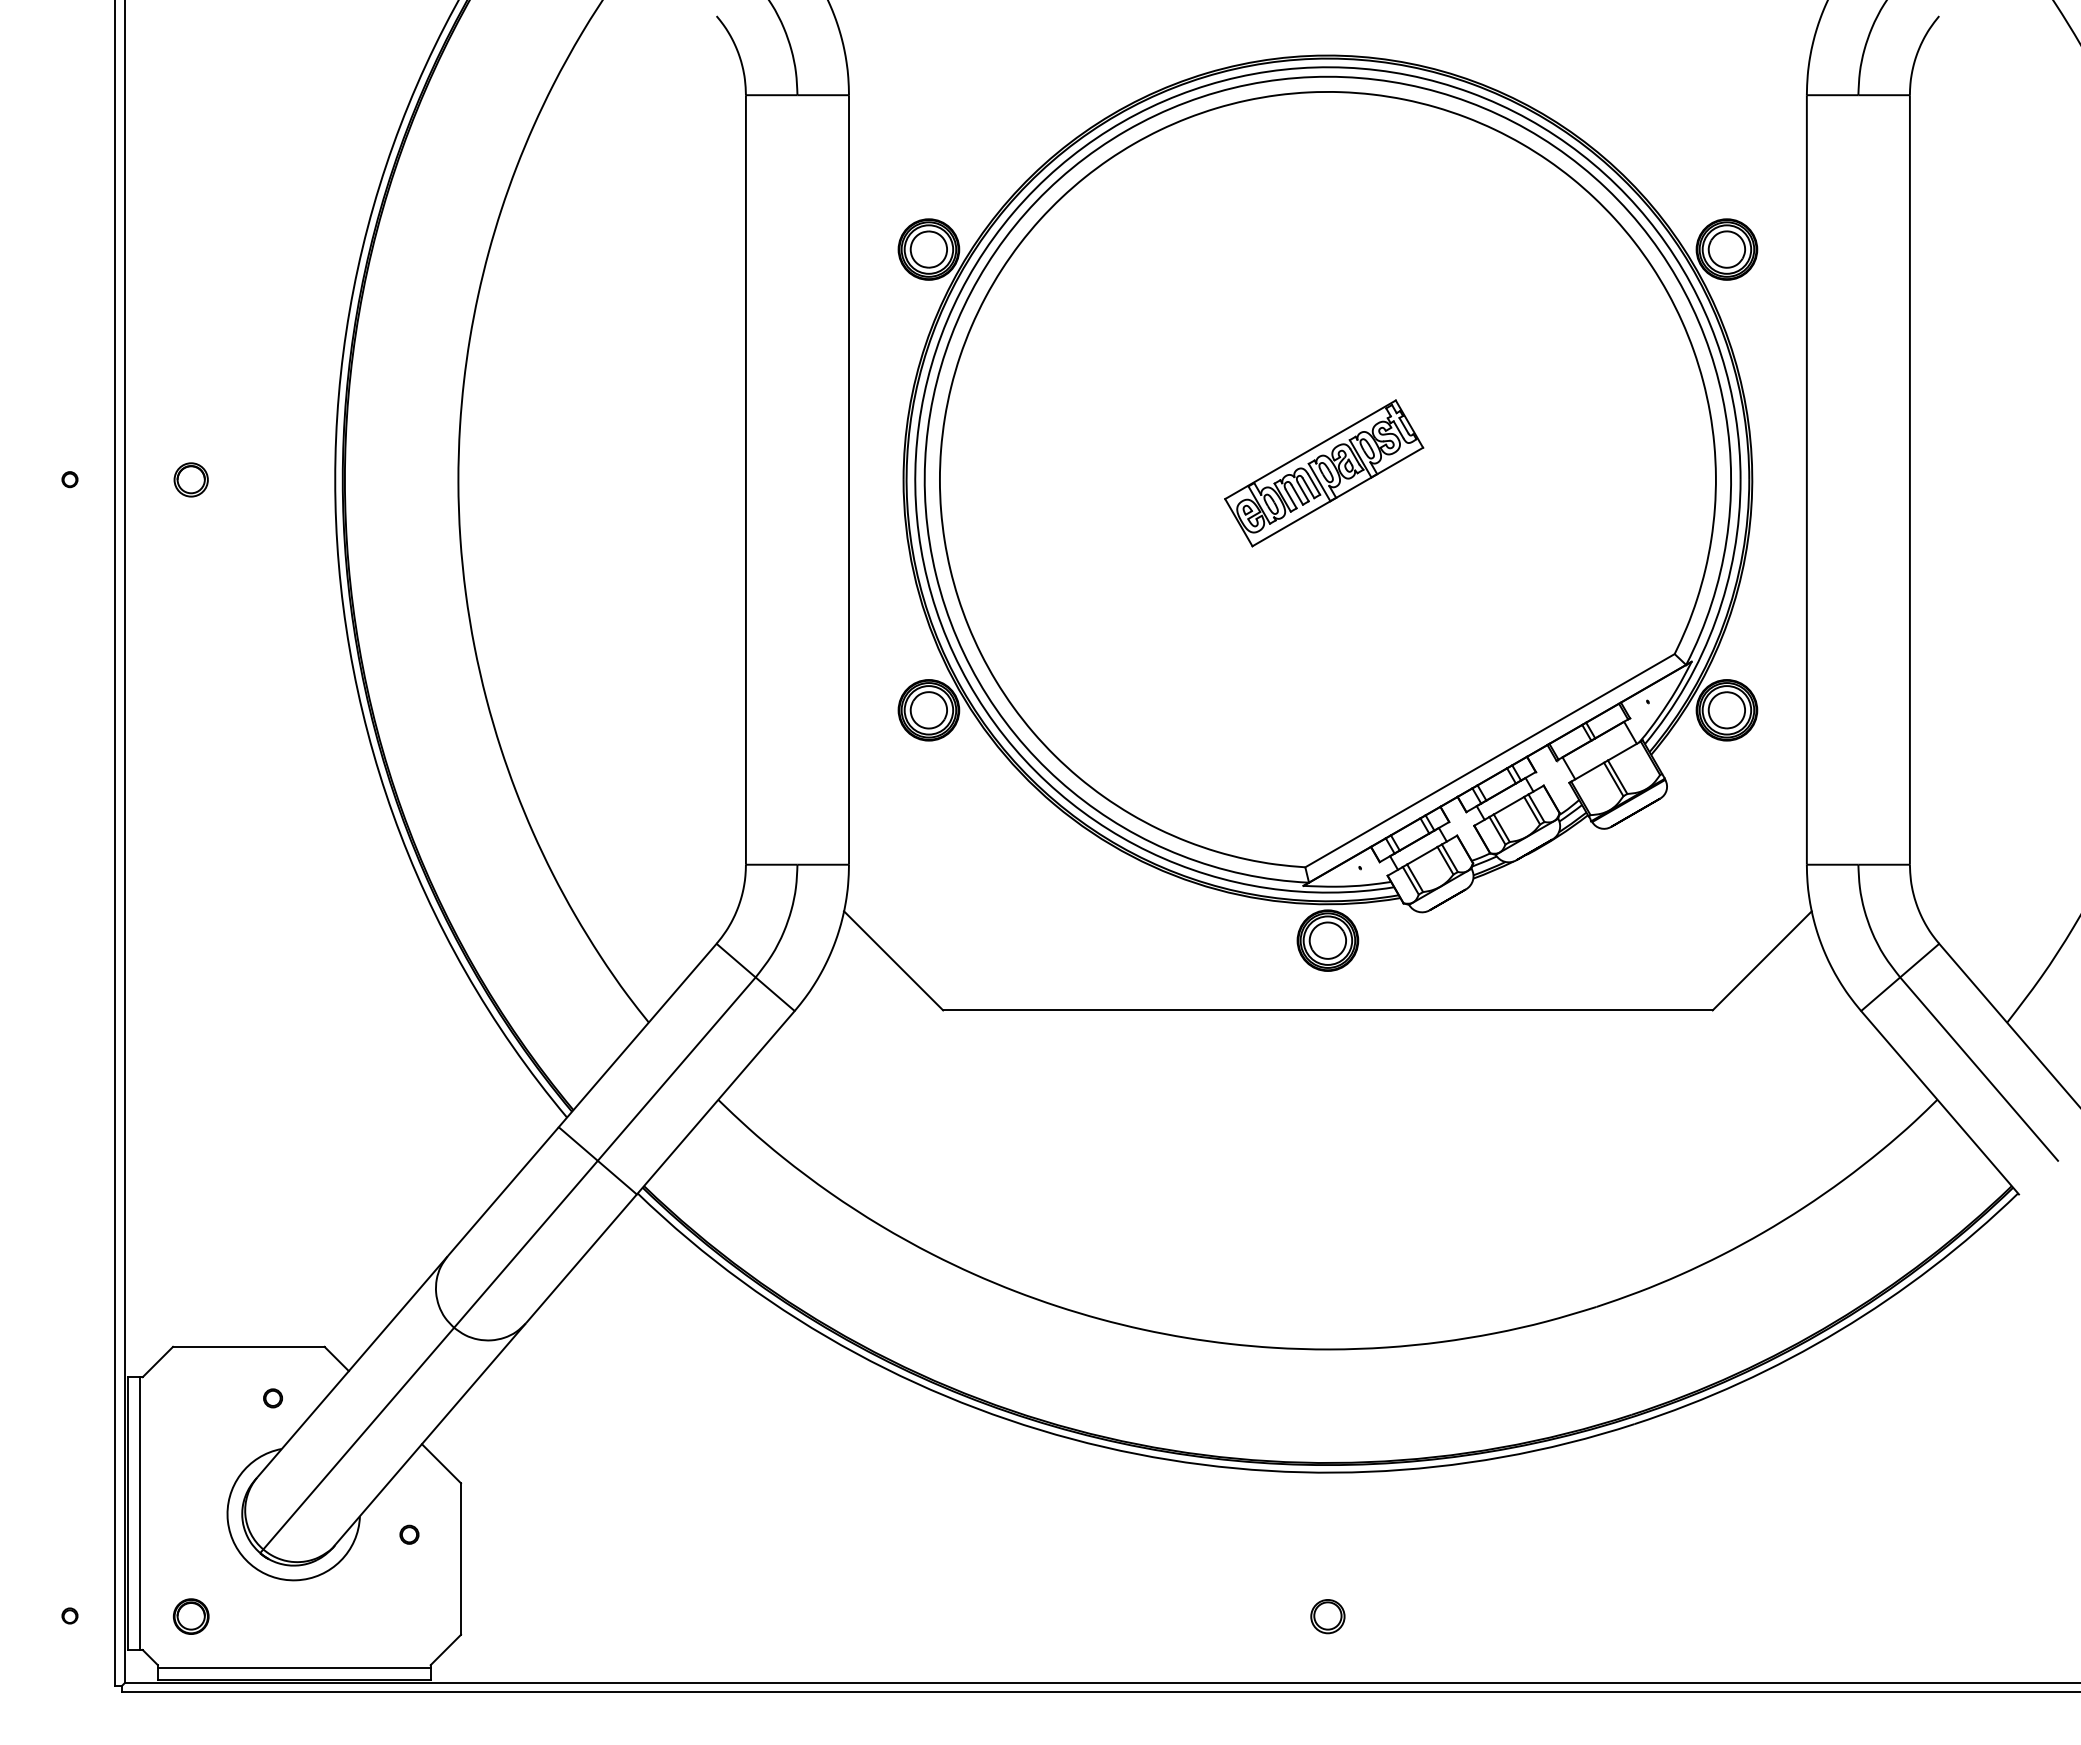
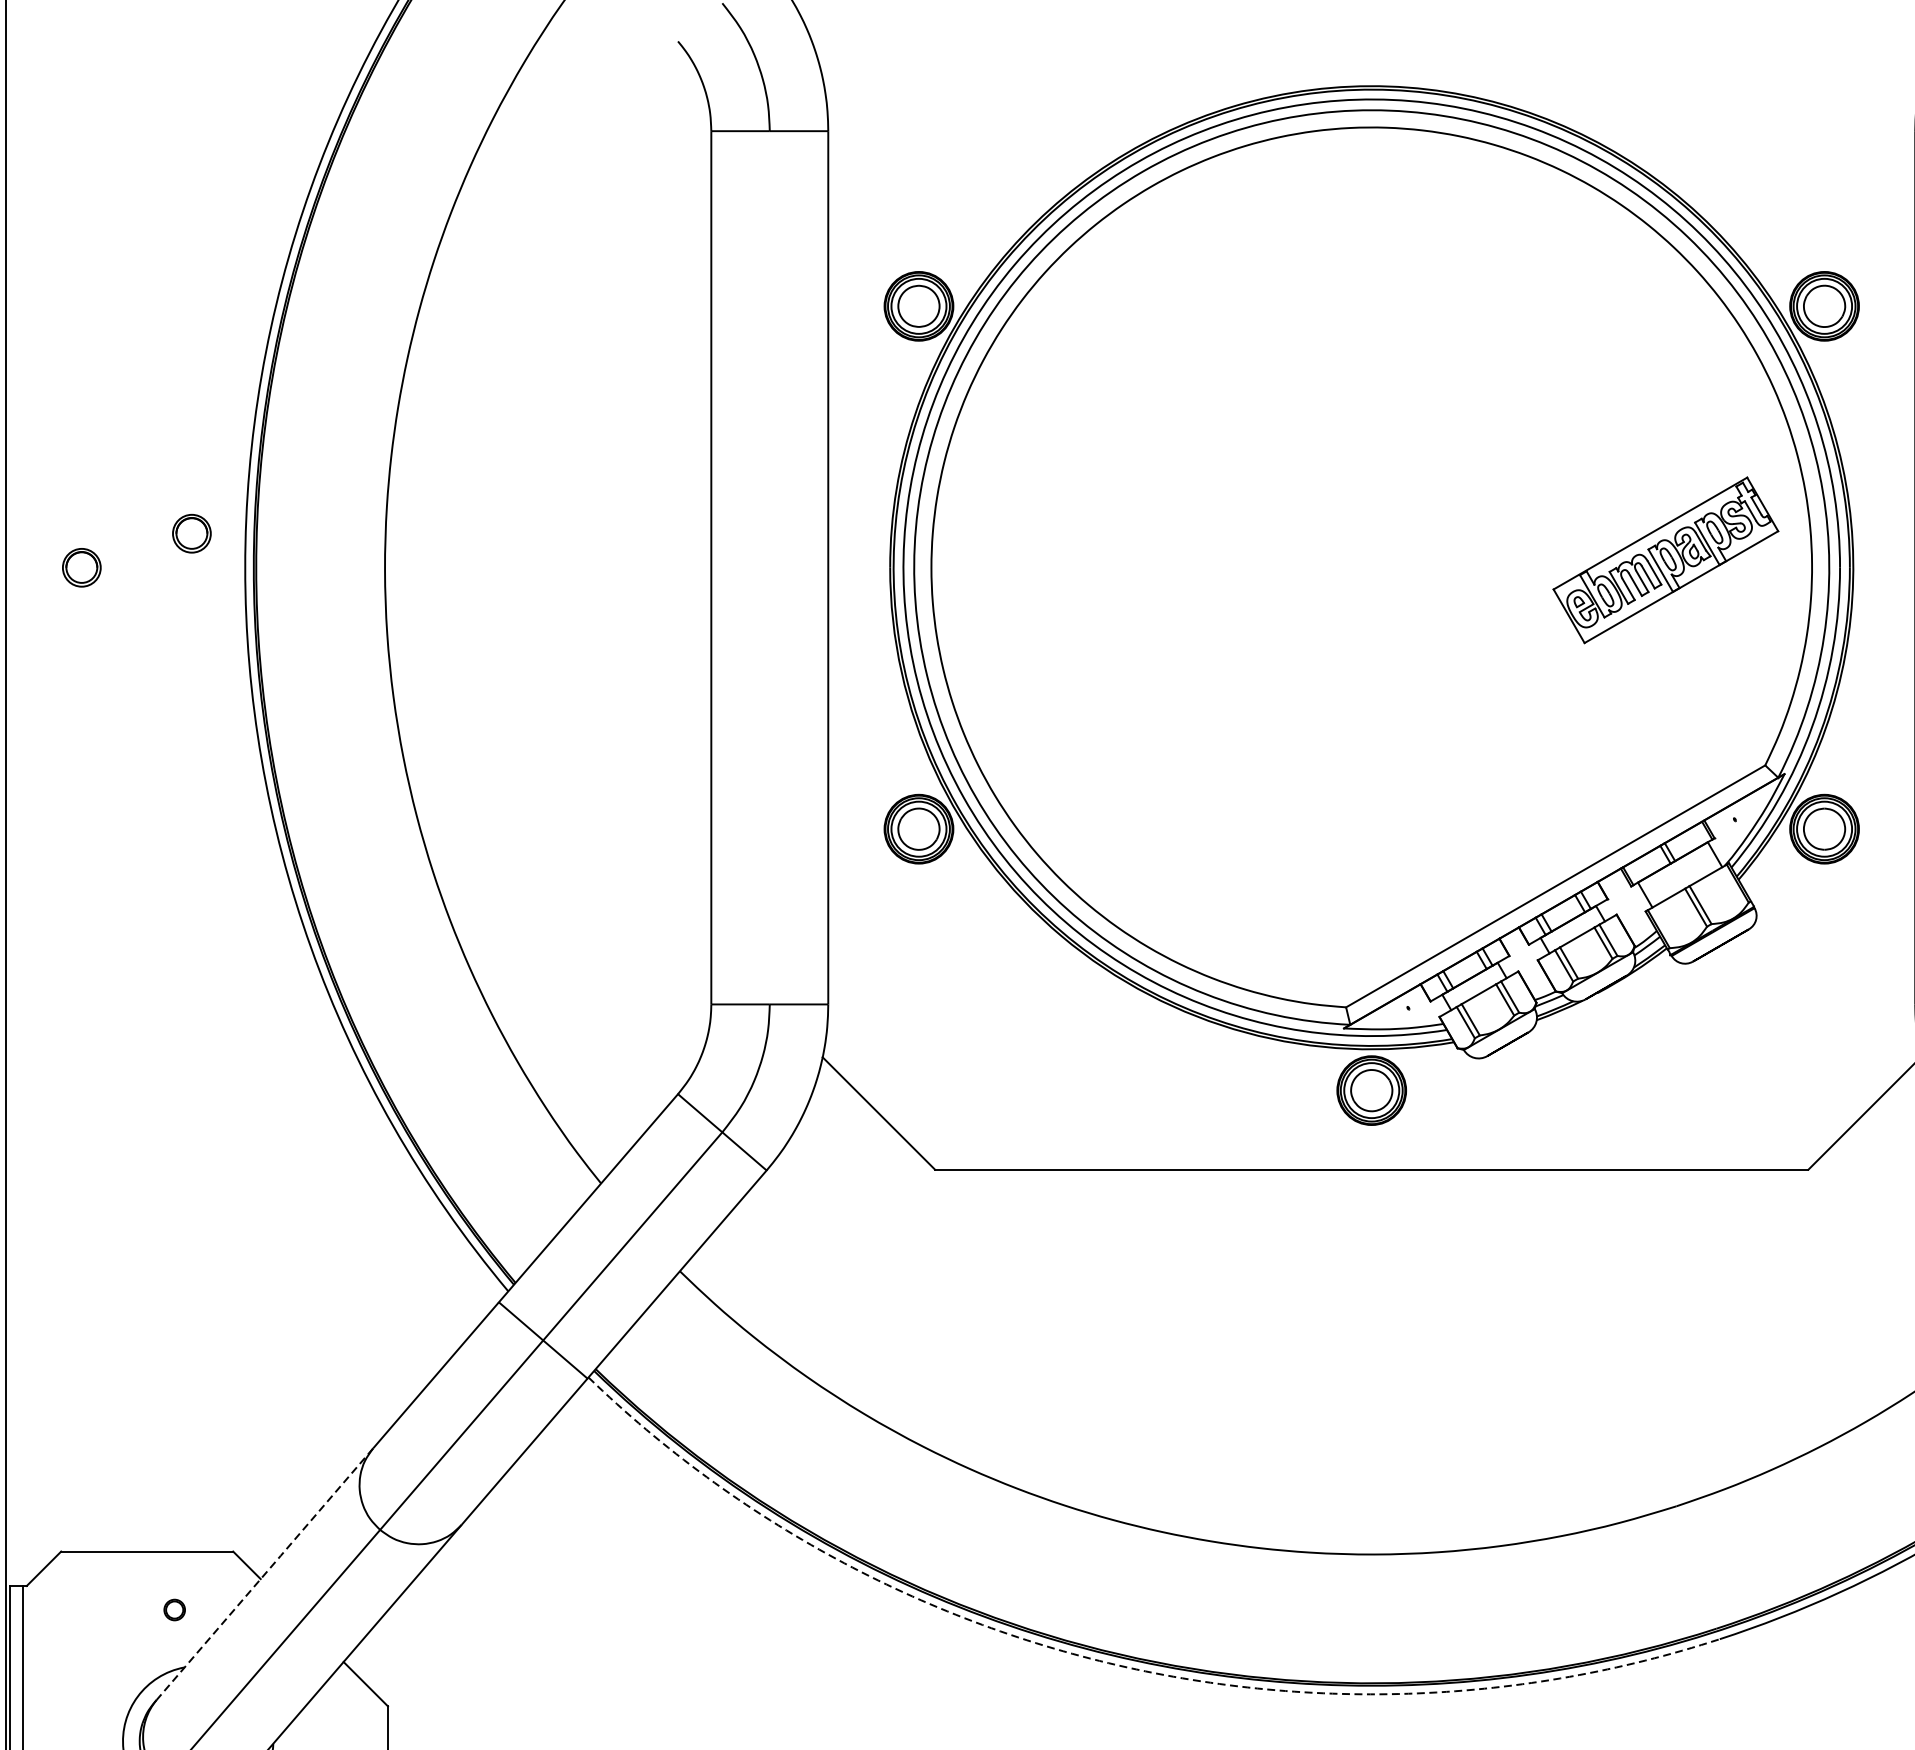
part: (287, 449) -> (191, 533), added
part: (1324, 473) -> (1666, 560), moved
line: (352, 1366) -> (264, 1573), solid -> dashed
arc: (1104, 1447) -> (1118, 1665), solid -> dashed

